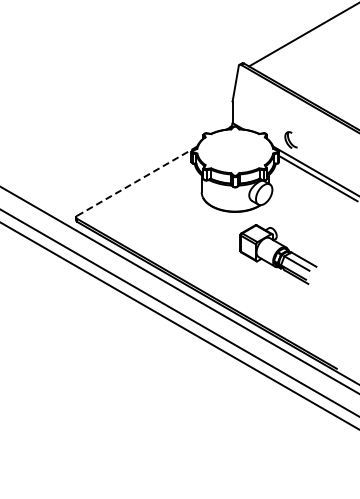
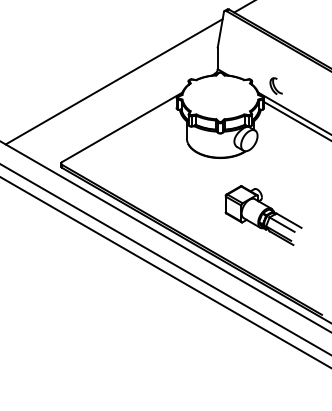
line: (128, 135) -> (113, 81), added
line: (137, 180) -> (122, 126), dashed -> solid
part: (278, 254) -> (263, 215), moved

